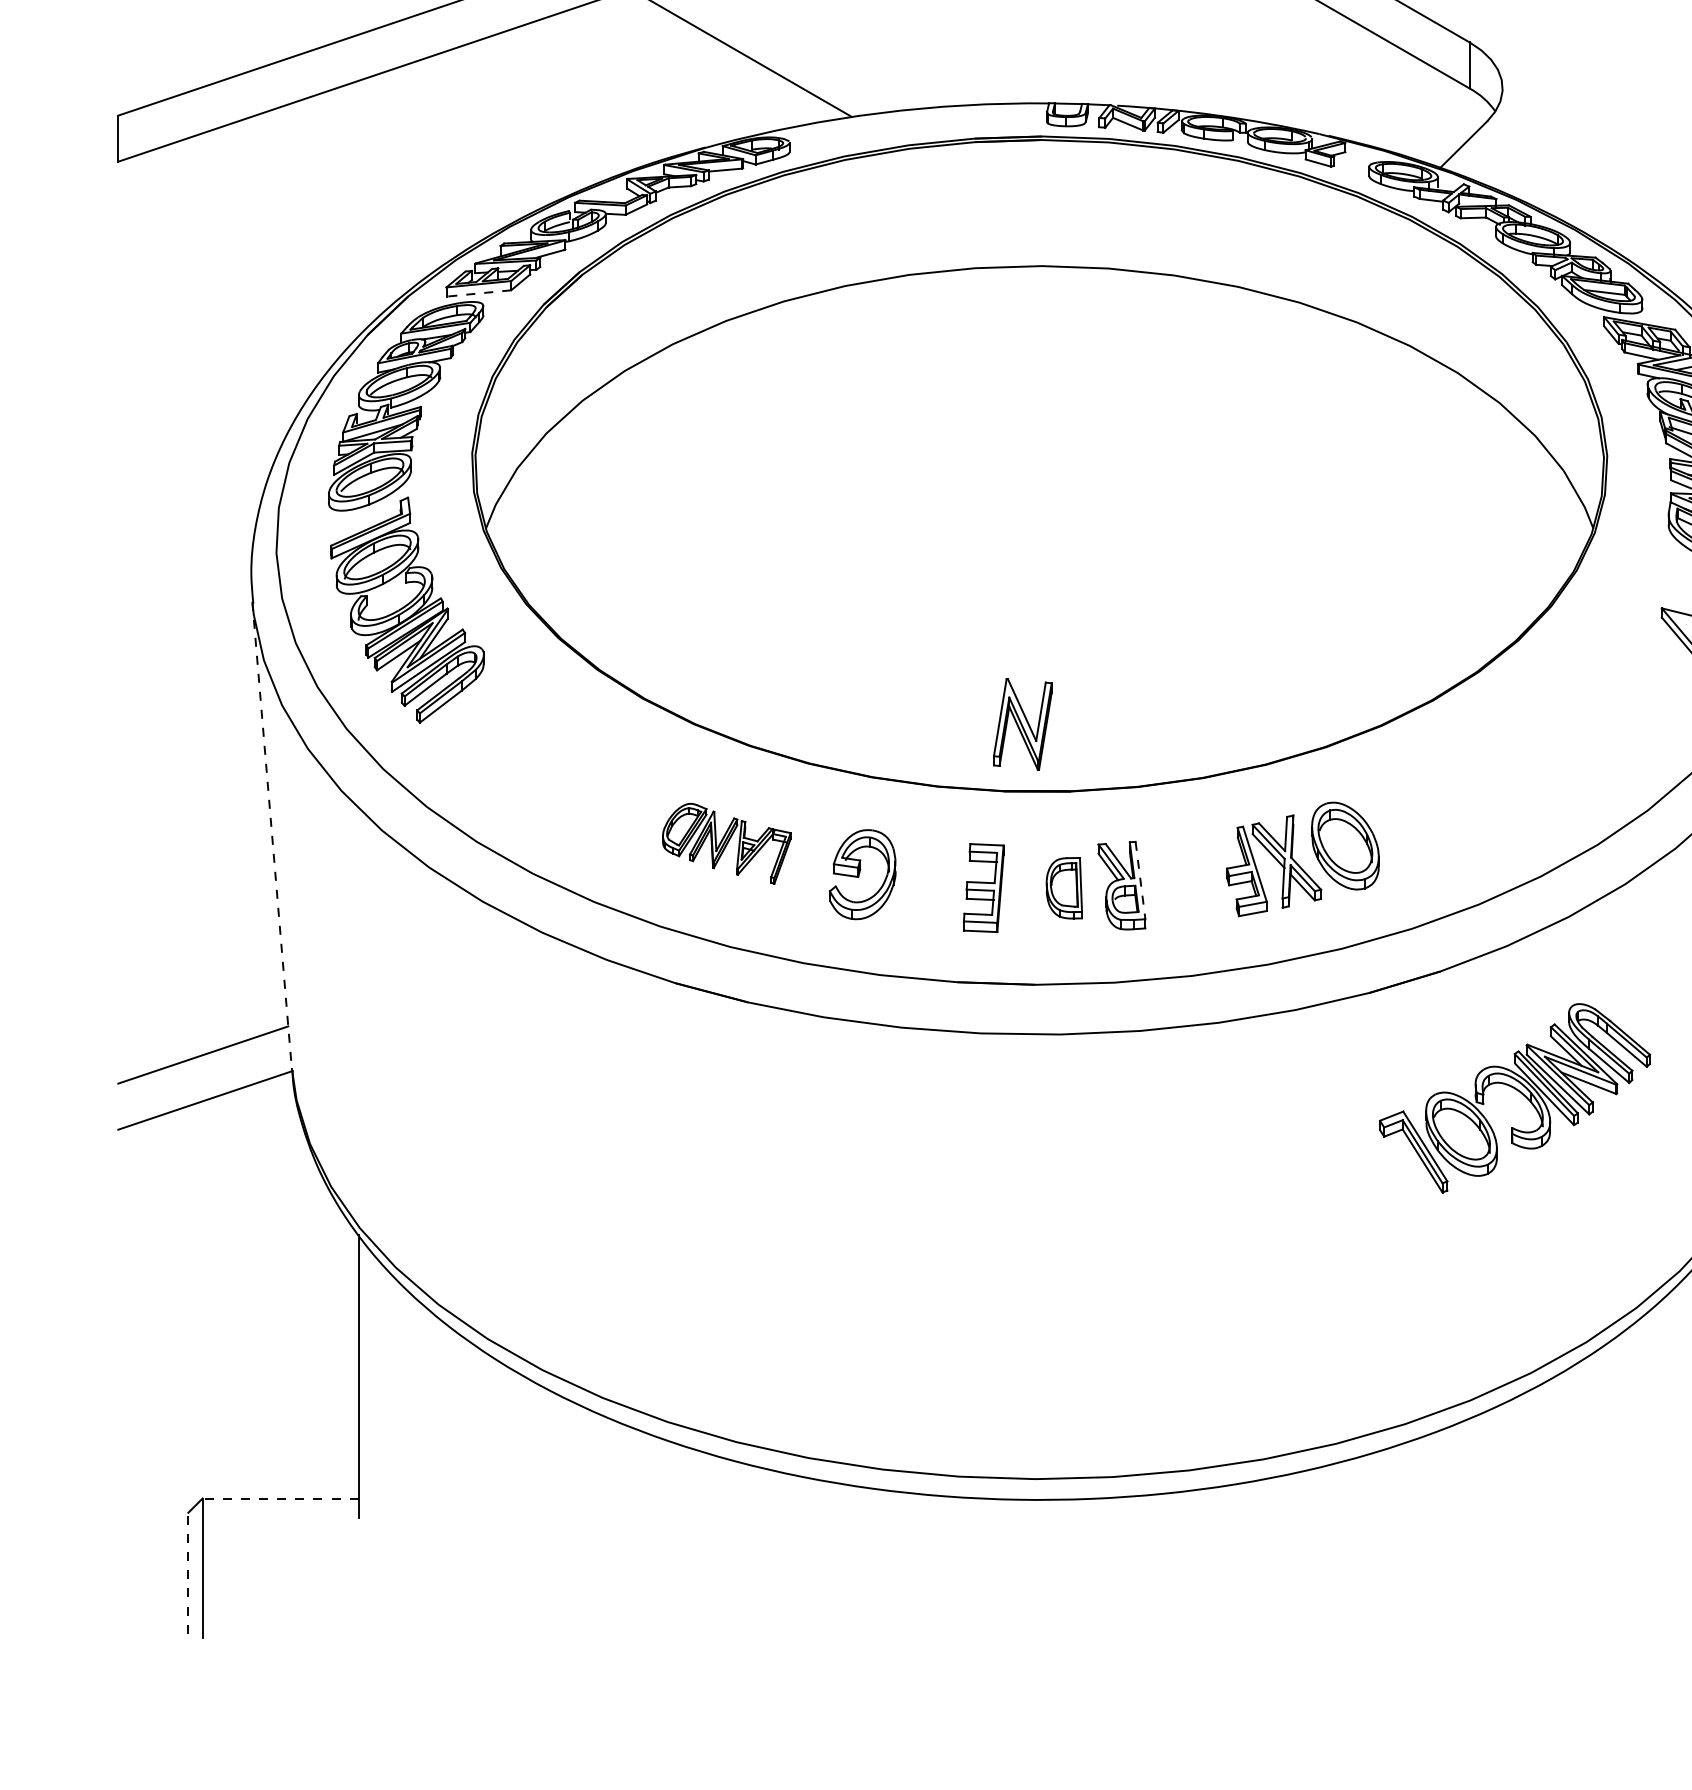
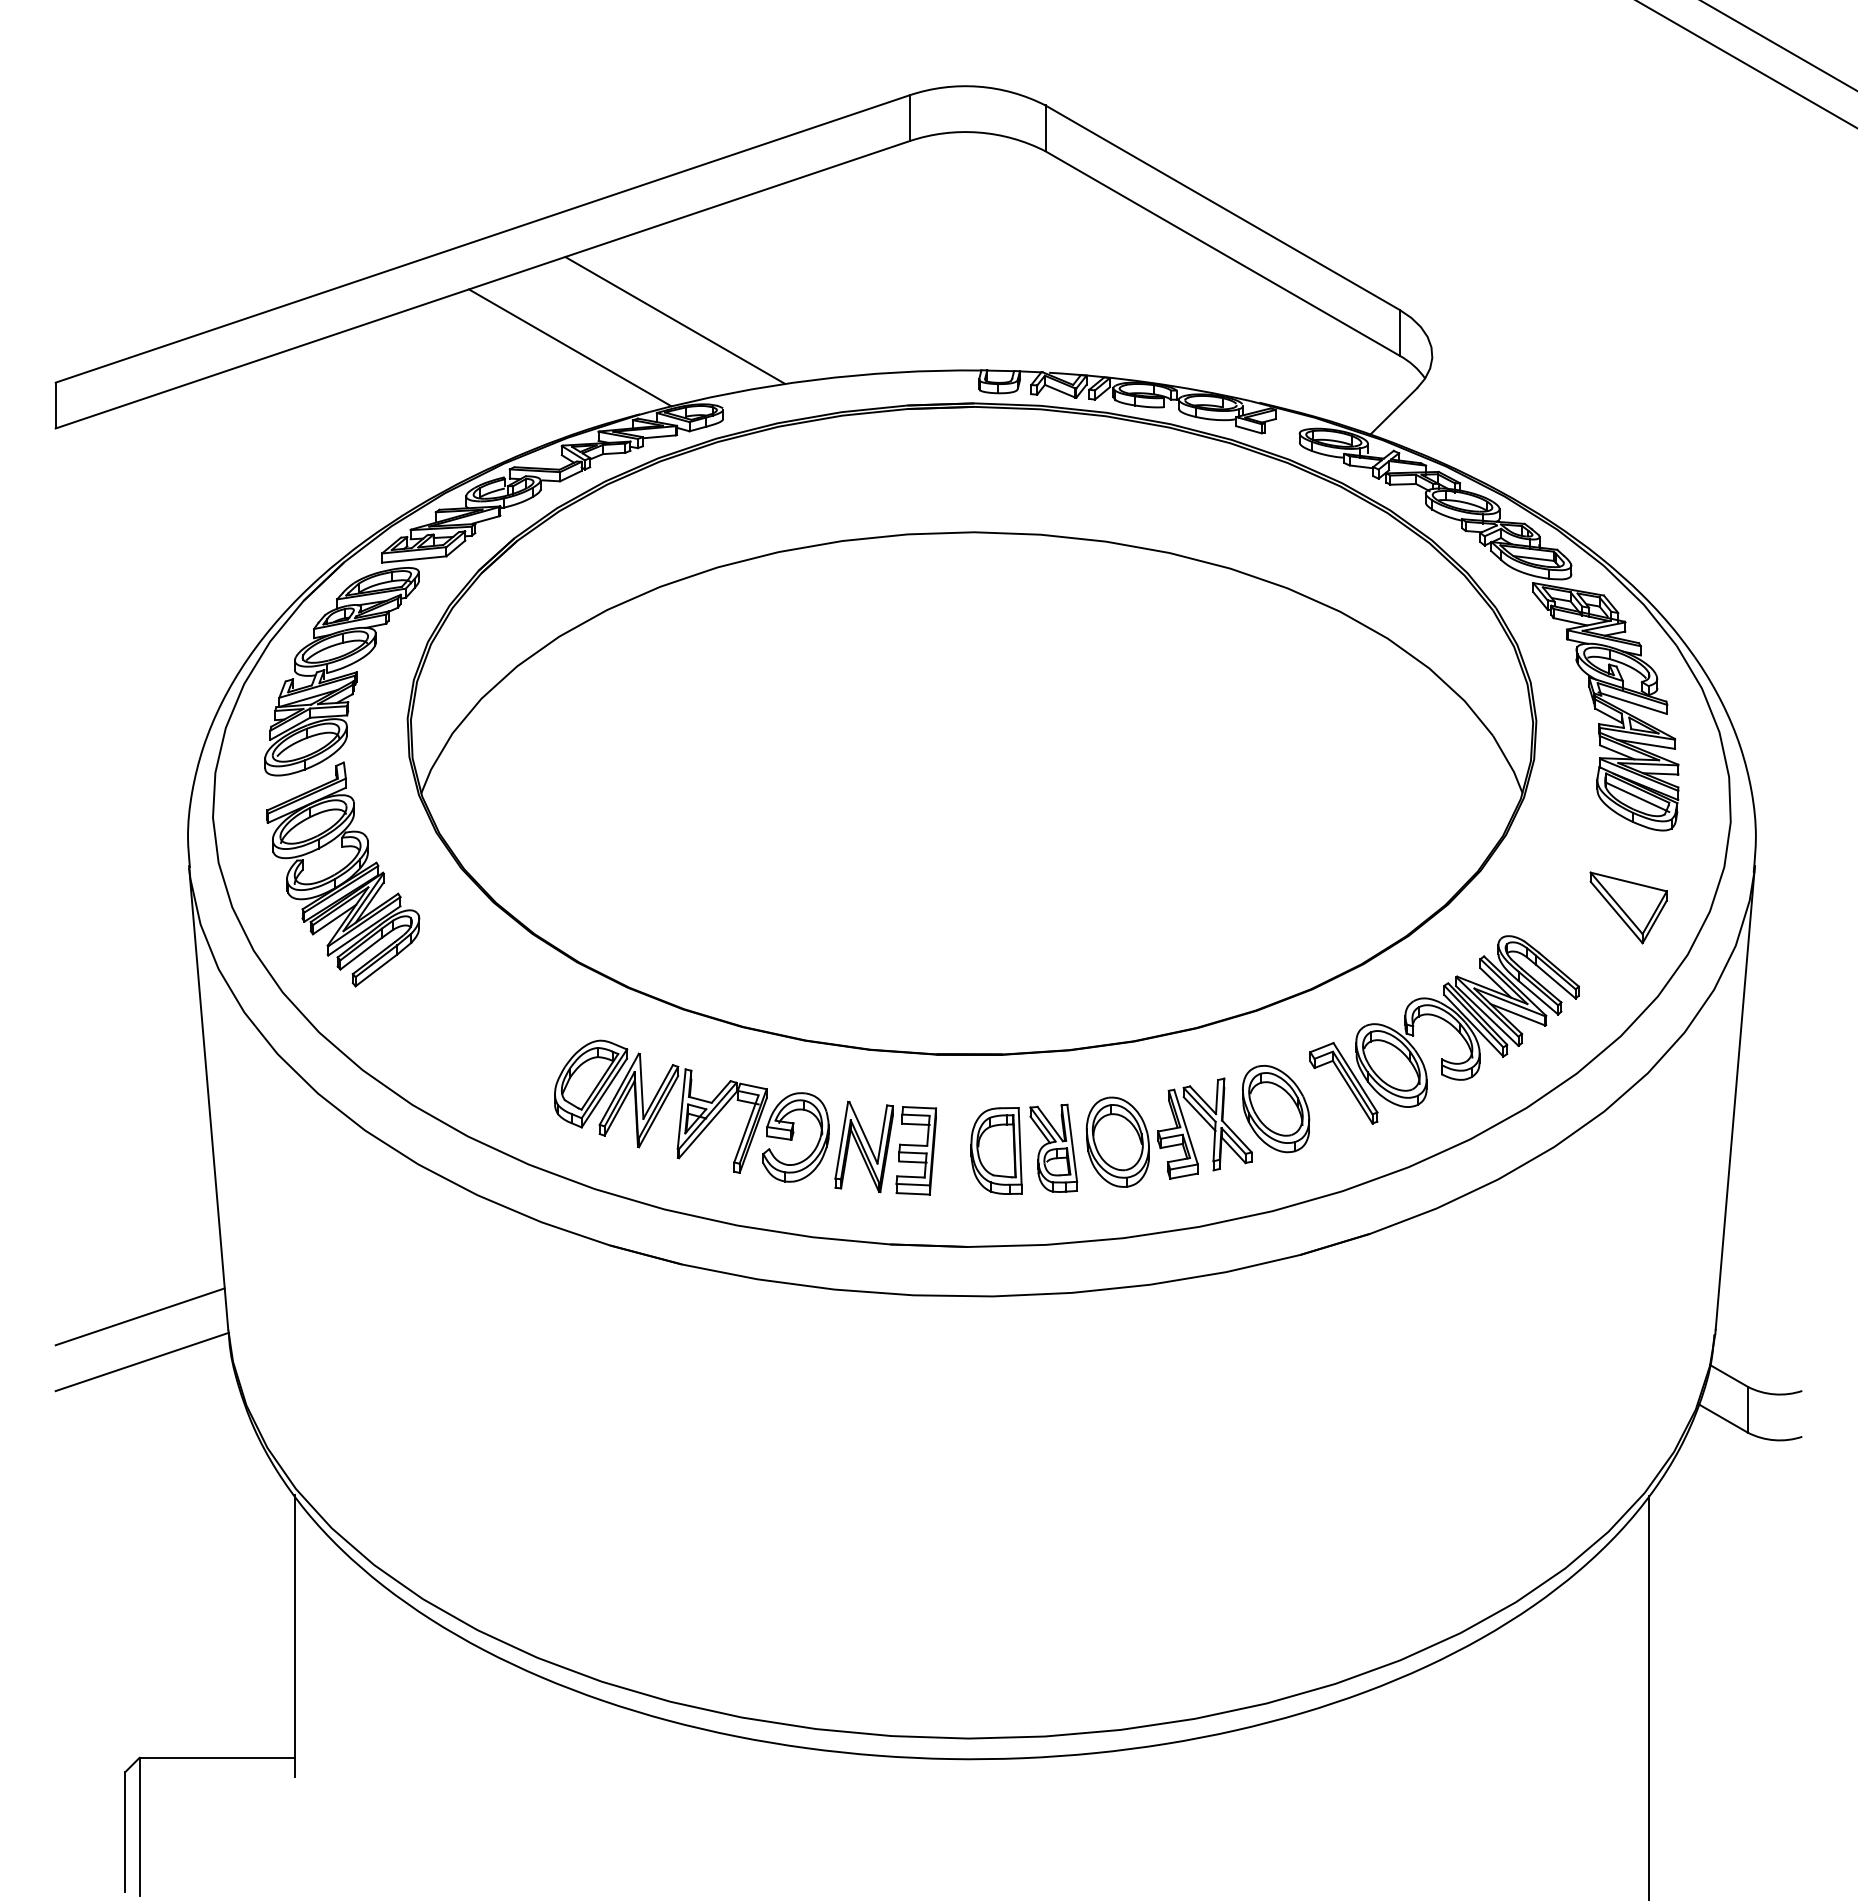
line: (635, 80) -> (570, 347), added
line: (478, 293) -> (413, 559), dashed -> solid
part: (1022, 723) -> (863, 1146), moved
line: (271, 834) -> (208, 1097), dashed -> solid
part: (726, 843) -> (660, 1106), size x1.67
part: (1186, 878) -> (1117, 1141), added
line: (1140, 880) -> (1072, 1143), dashed -> solid
part: (1064, 887) -> (996, 1150), size x1.43
part: (1519, 1092) -> (1449, 1024), moved
line: (280, 1498) -> (217, 1757), dashed -> solid
line: (188, 1572) -> (125, 1831), dashed -> solid

